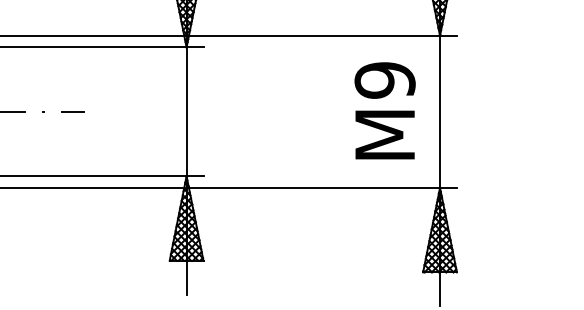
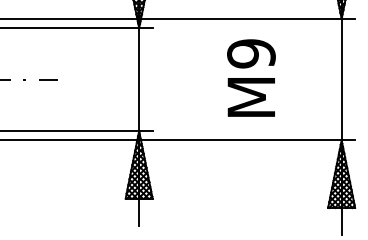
text: (384, 110) -> (250, 77), moved

